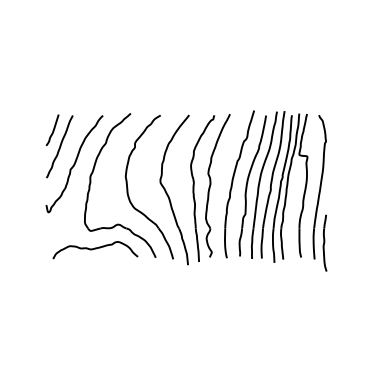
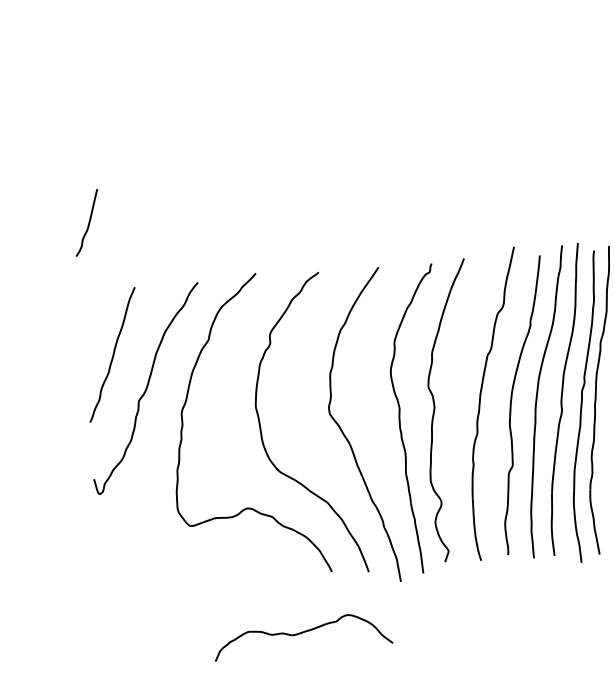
curve: (53, 129) -> (88, 221), moved
curve: (95, 249) -> (302, 634), moved

